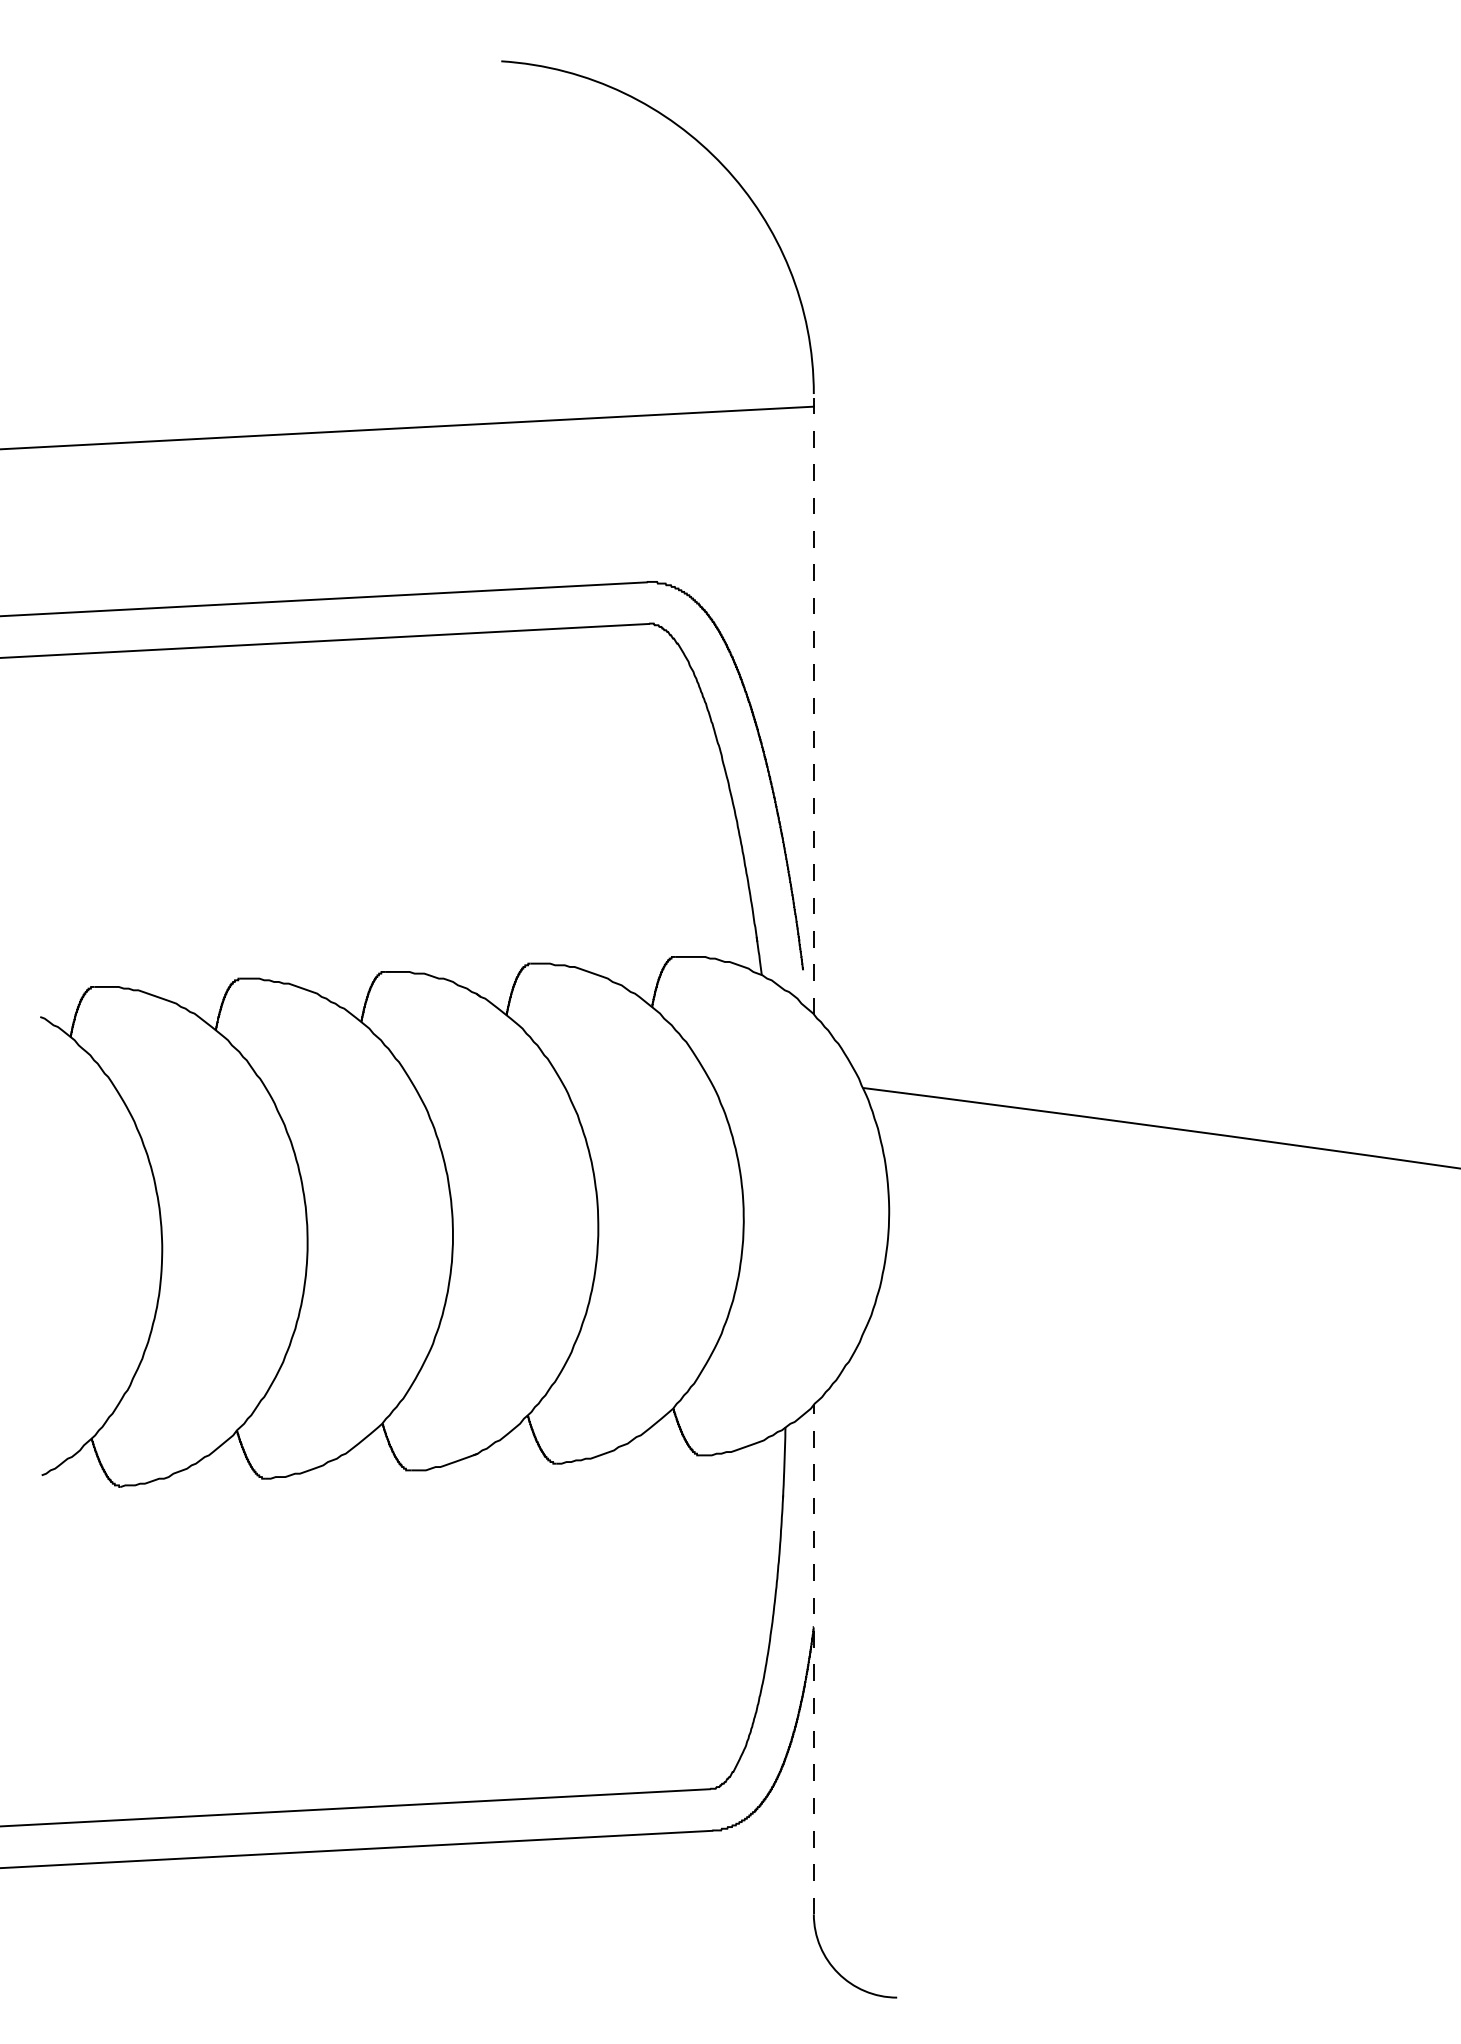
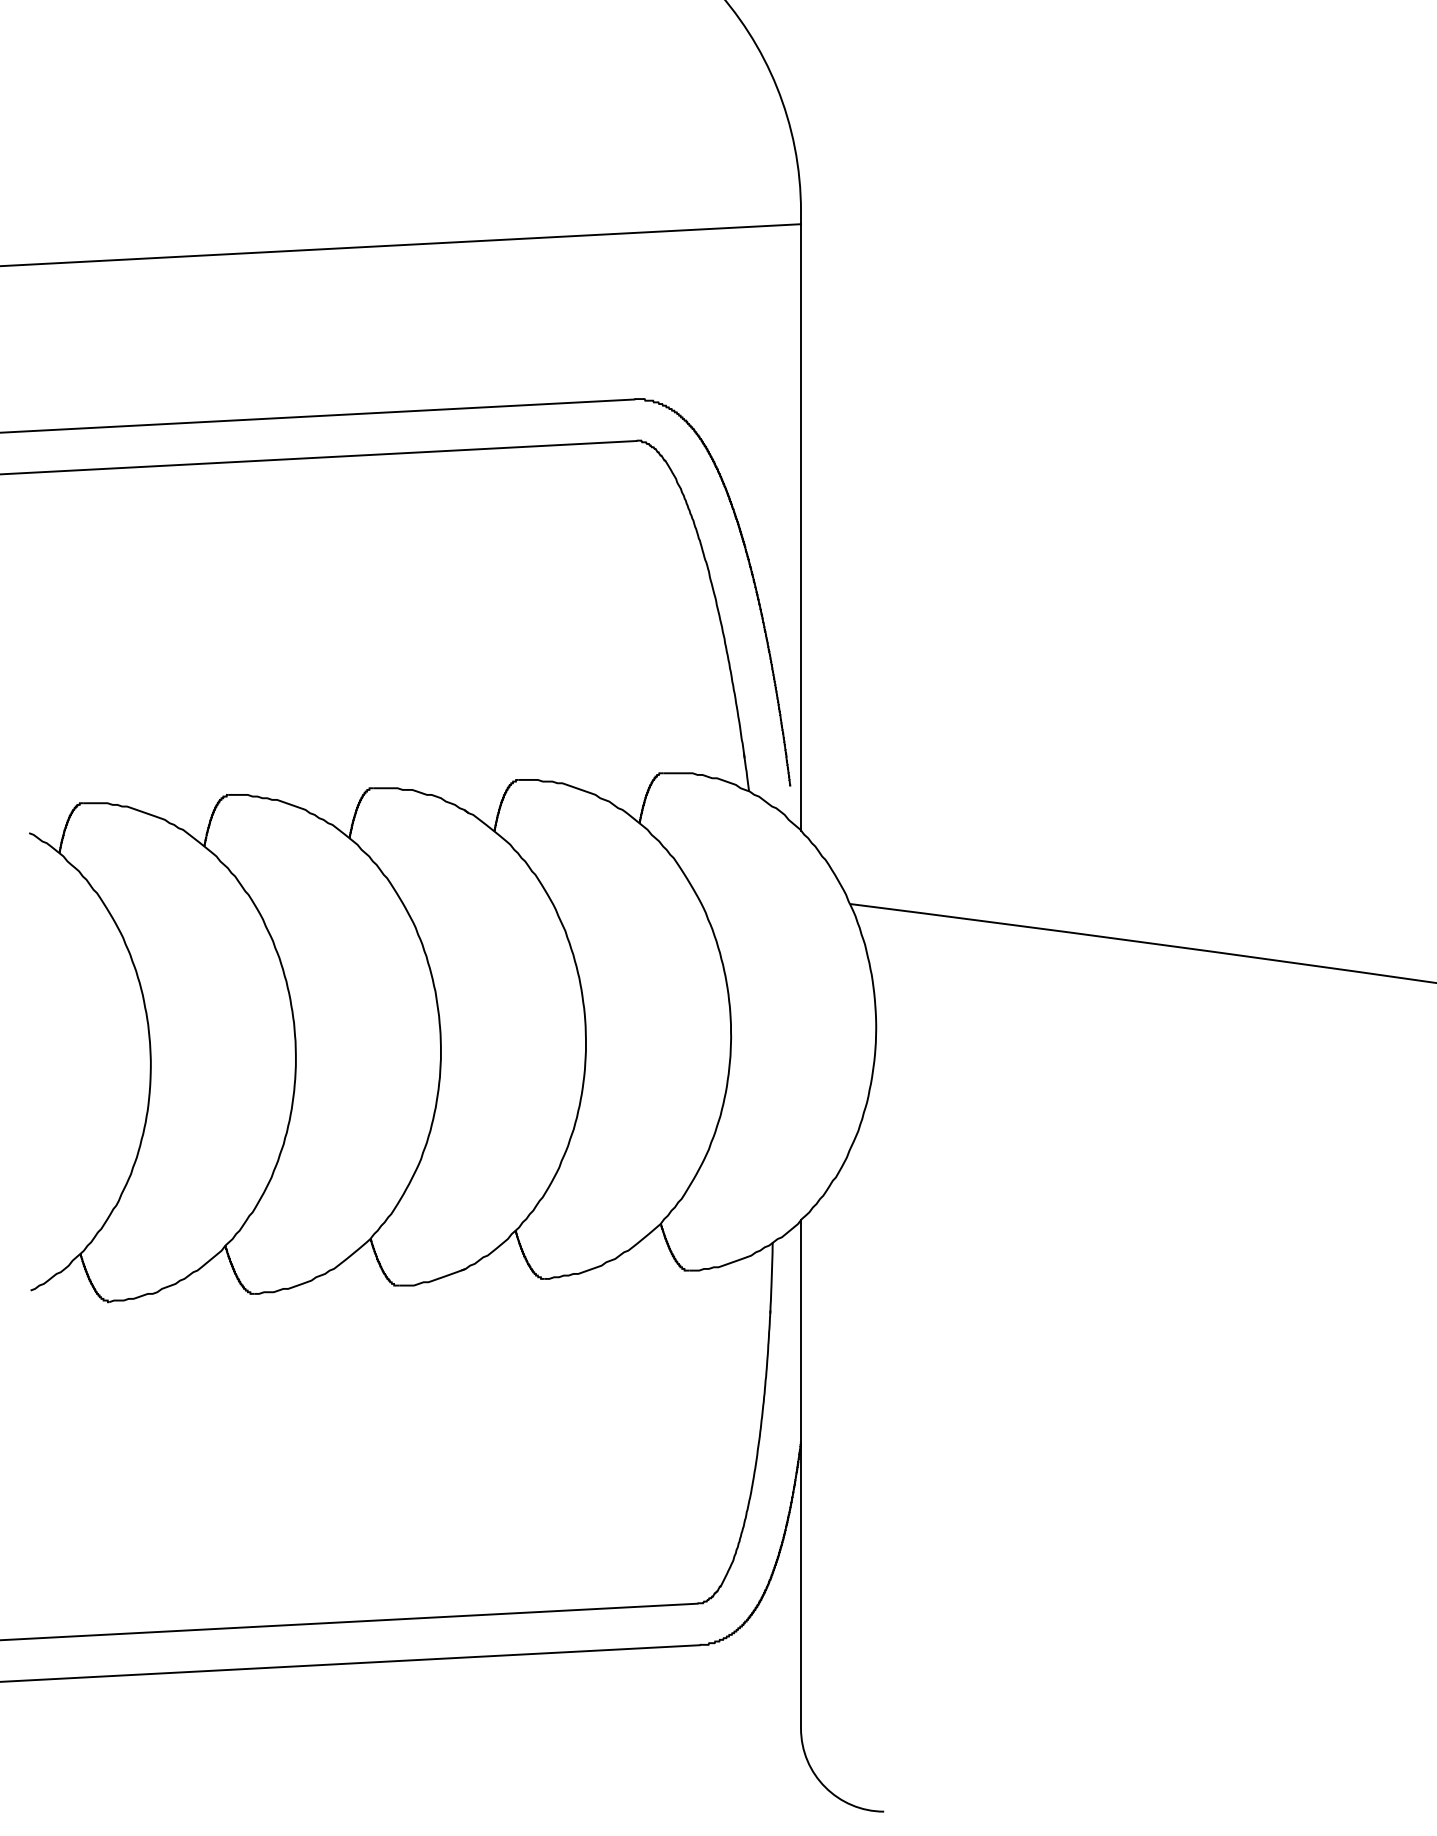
line: (813, 703) -> (800, 520), dashed -> solid
line: (813, 1659) -> (800, 1474), dashed -> solid

